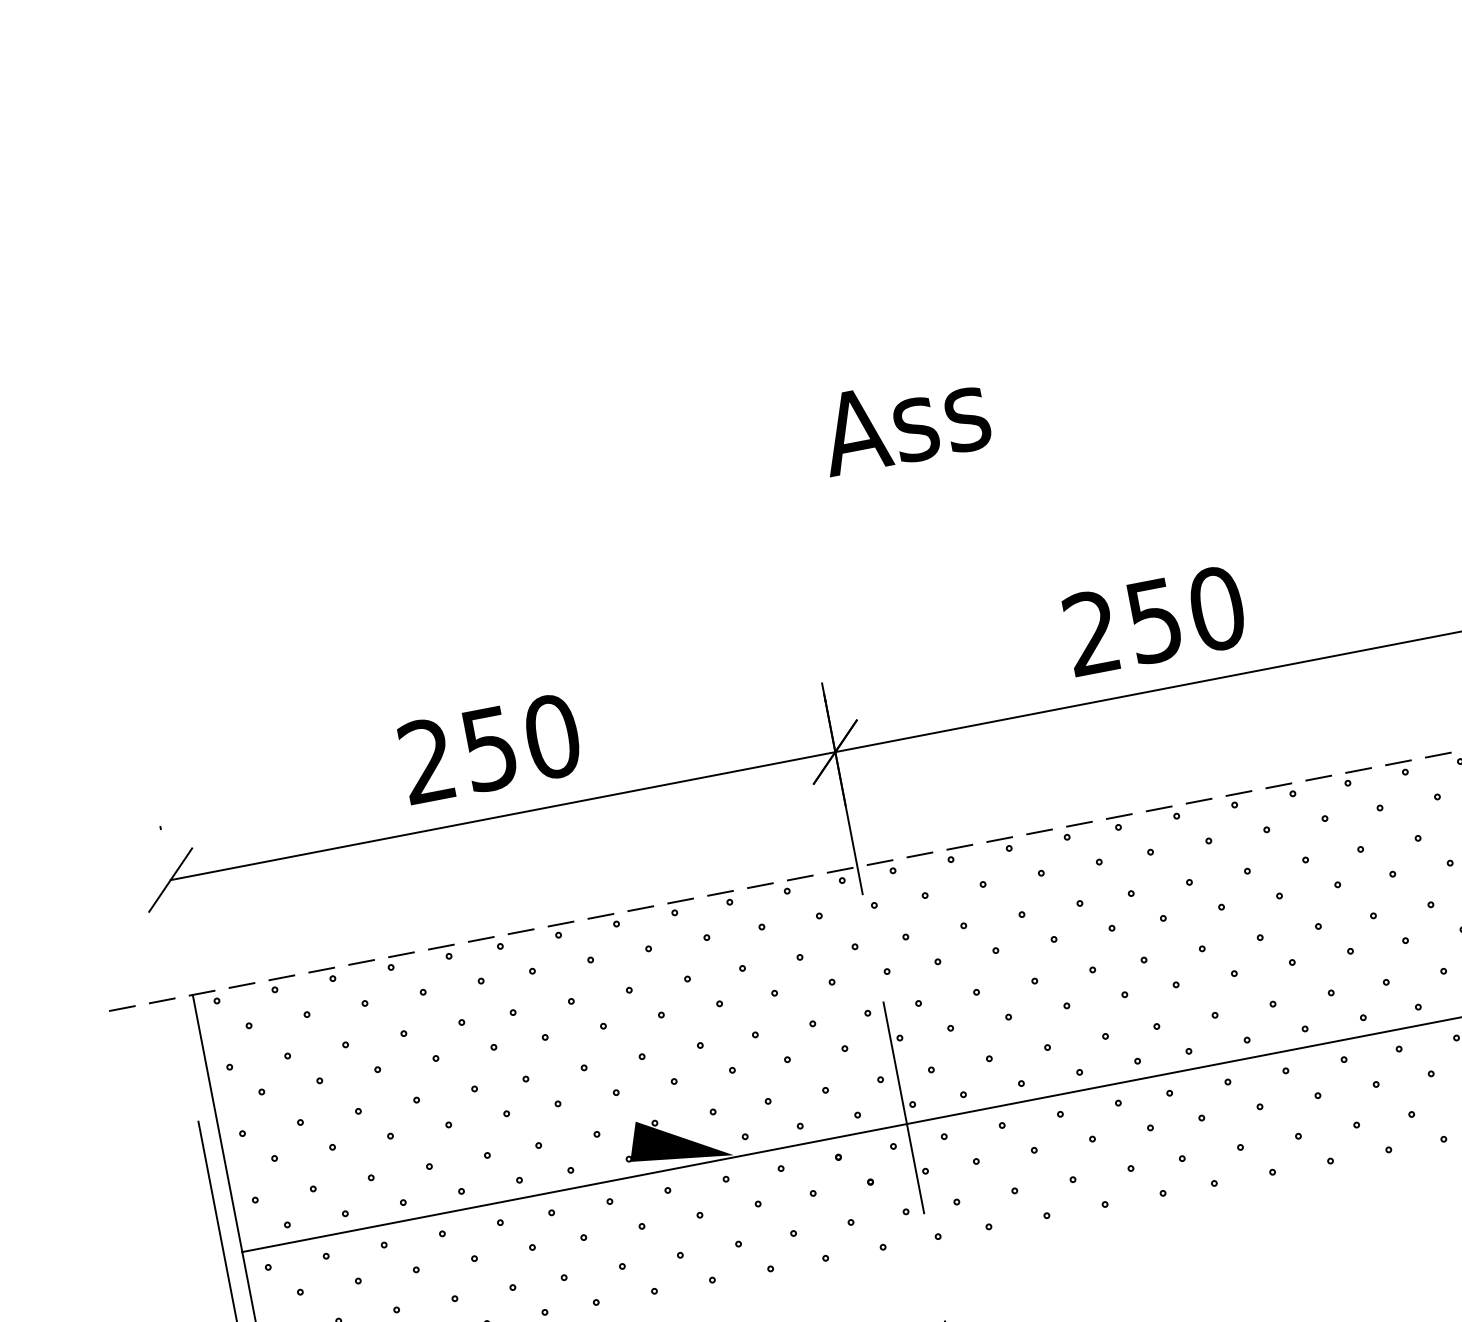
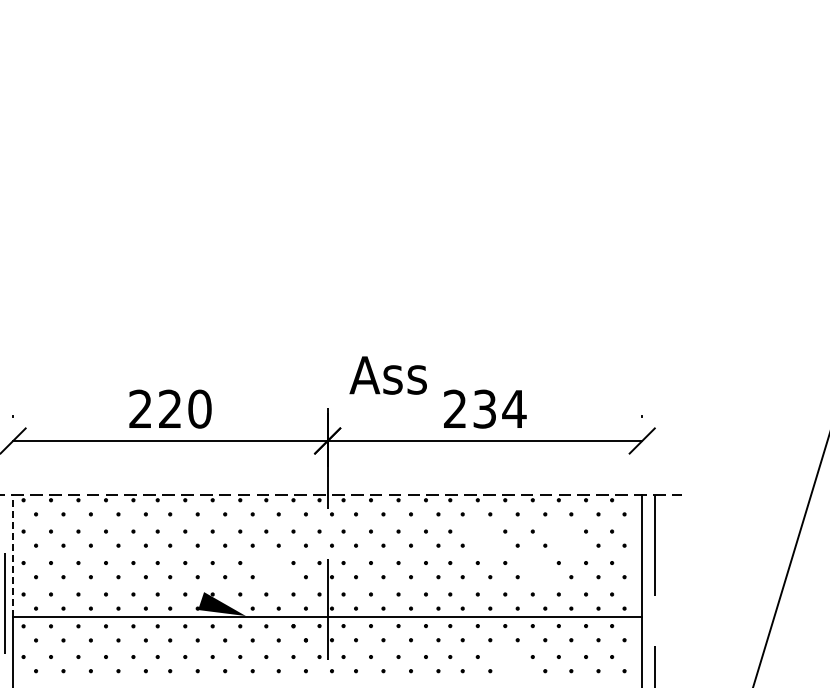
text: (902, 422) -> (387, 375), moved
text: (1187, 613) -> (500, 408), 250 -> 234
text: (489, 747) -> (170, 408), 250 -> 220
part: (1362, 853) -> (559, 533), removed
part: (1191, 886) -> (478, 533), removed
part: (1322, 928) -> (534, 564), removed
part: (784, 1056) -> (277, 575), removed
line: (218, 1123) -> (13, 556), solid -> dashed
part: (1327, 1158) -> (516, 669), removed

